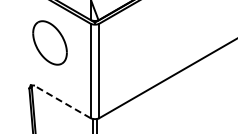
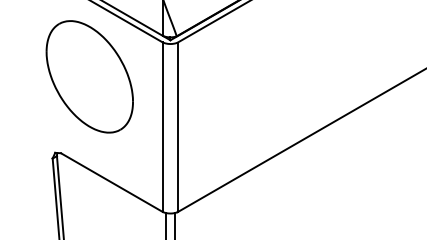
part: (49, 42) -> (88, 76), size x1.43
line: (62, 101) -> (112, 181), dashed -> solid

